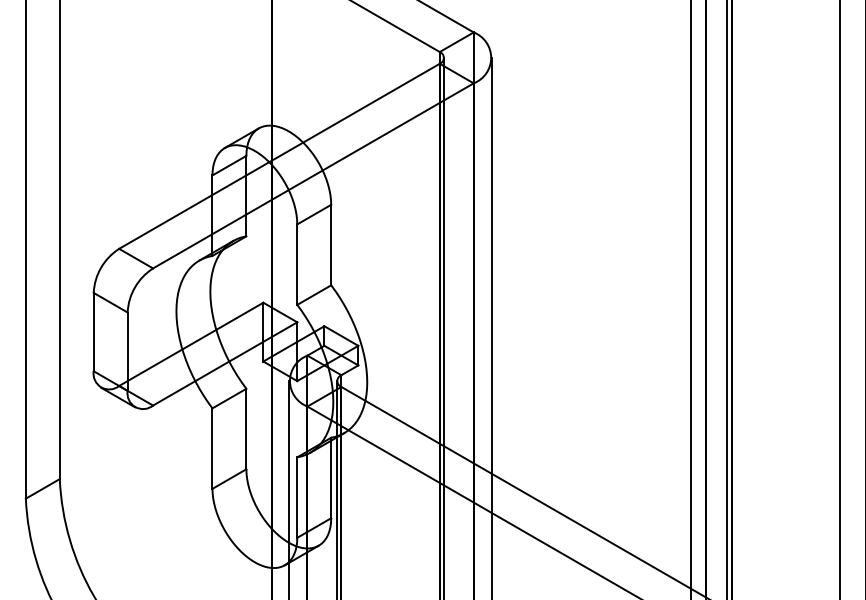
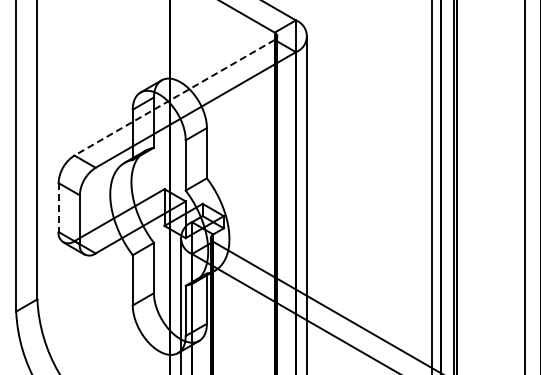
line: (279, 155) -> (174, 97), solid -> dashed
line: (93, 333) -> (58, 208), solid -> dashed

